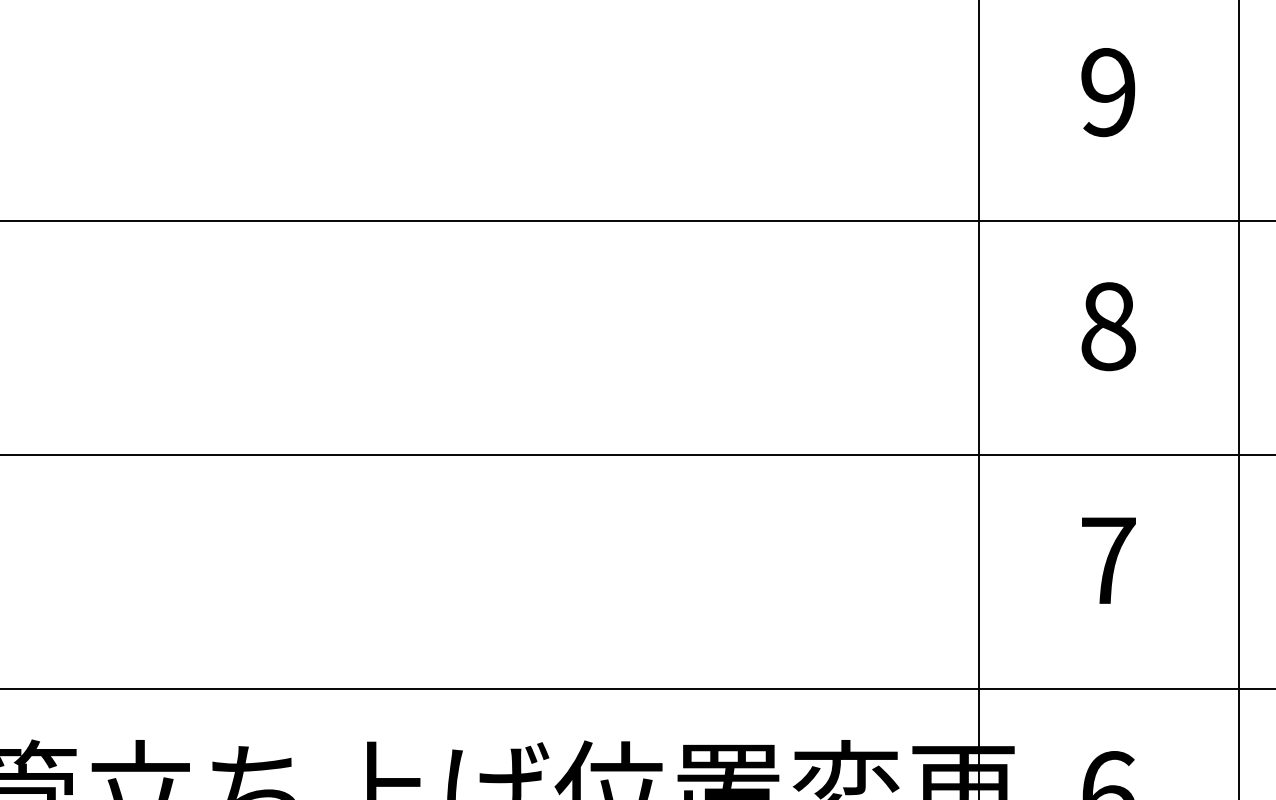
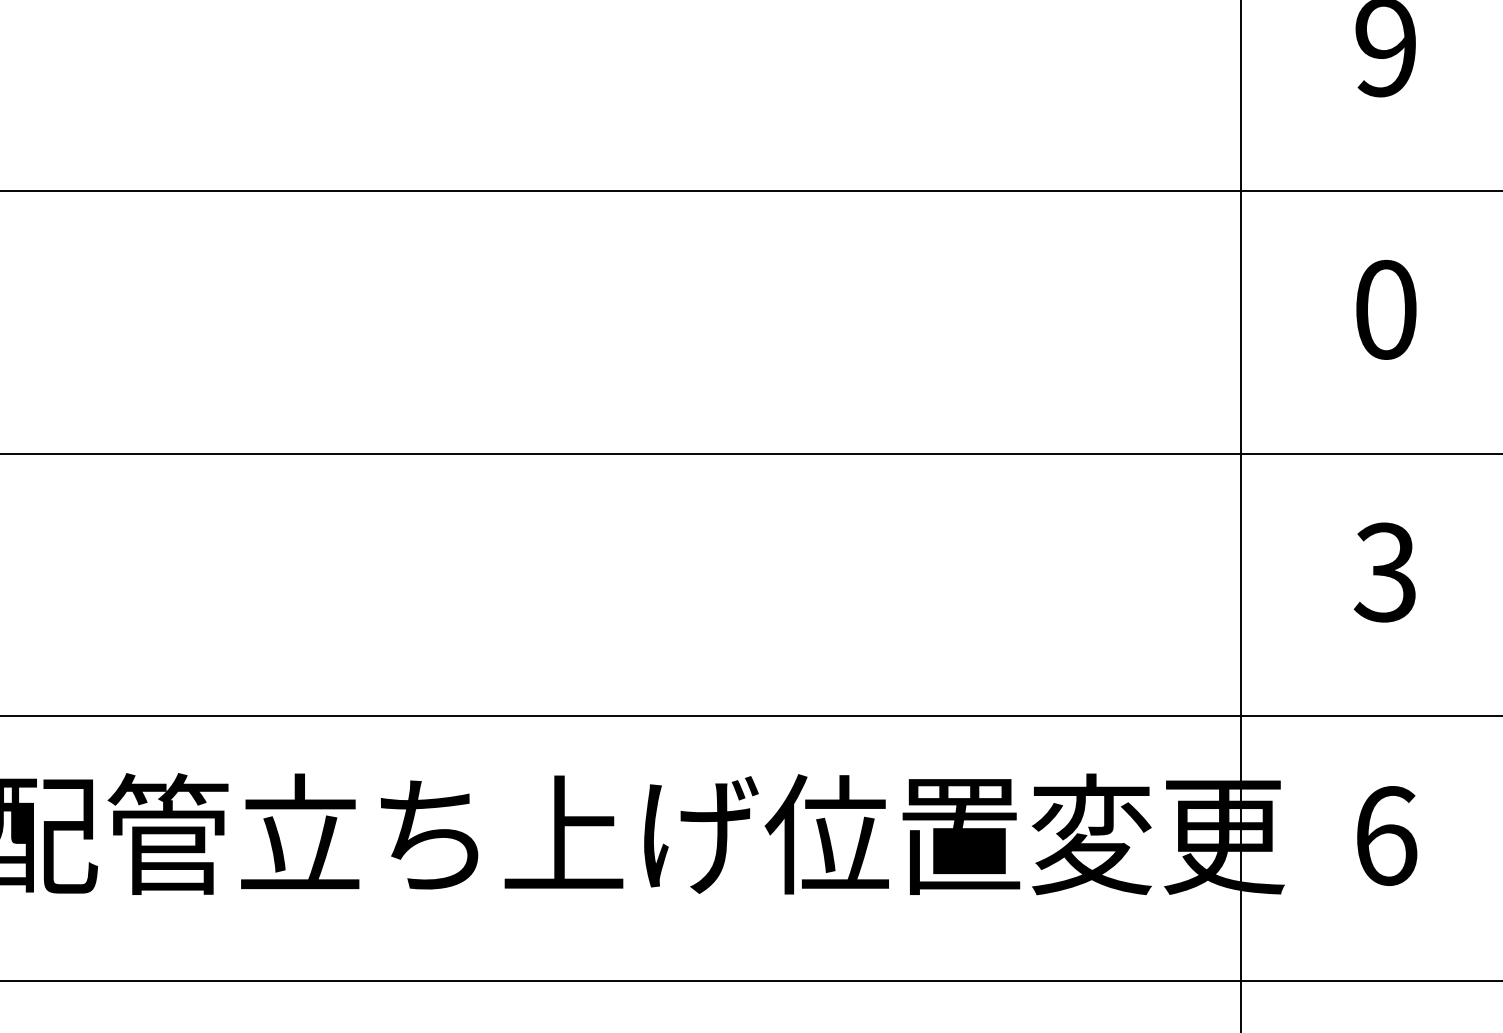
text: (1108, 326) -> (1386, 309), 8 -> 0
text: (1107, 560) -> (1384, 572), 7 -> 3

